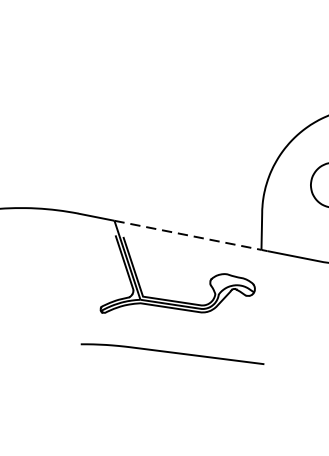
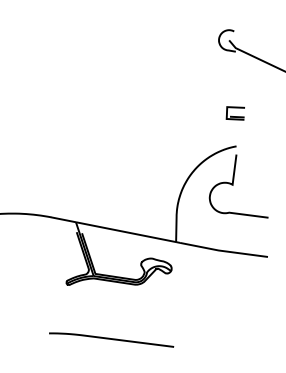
line: (188, 235) -> (126, 232), dashed -> solid
curve: (172, 353) -> (111, 339), moved

